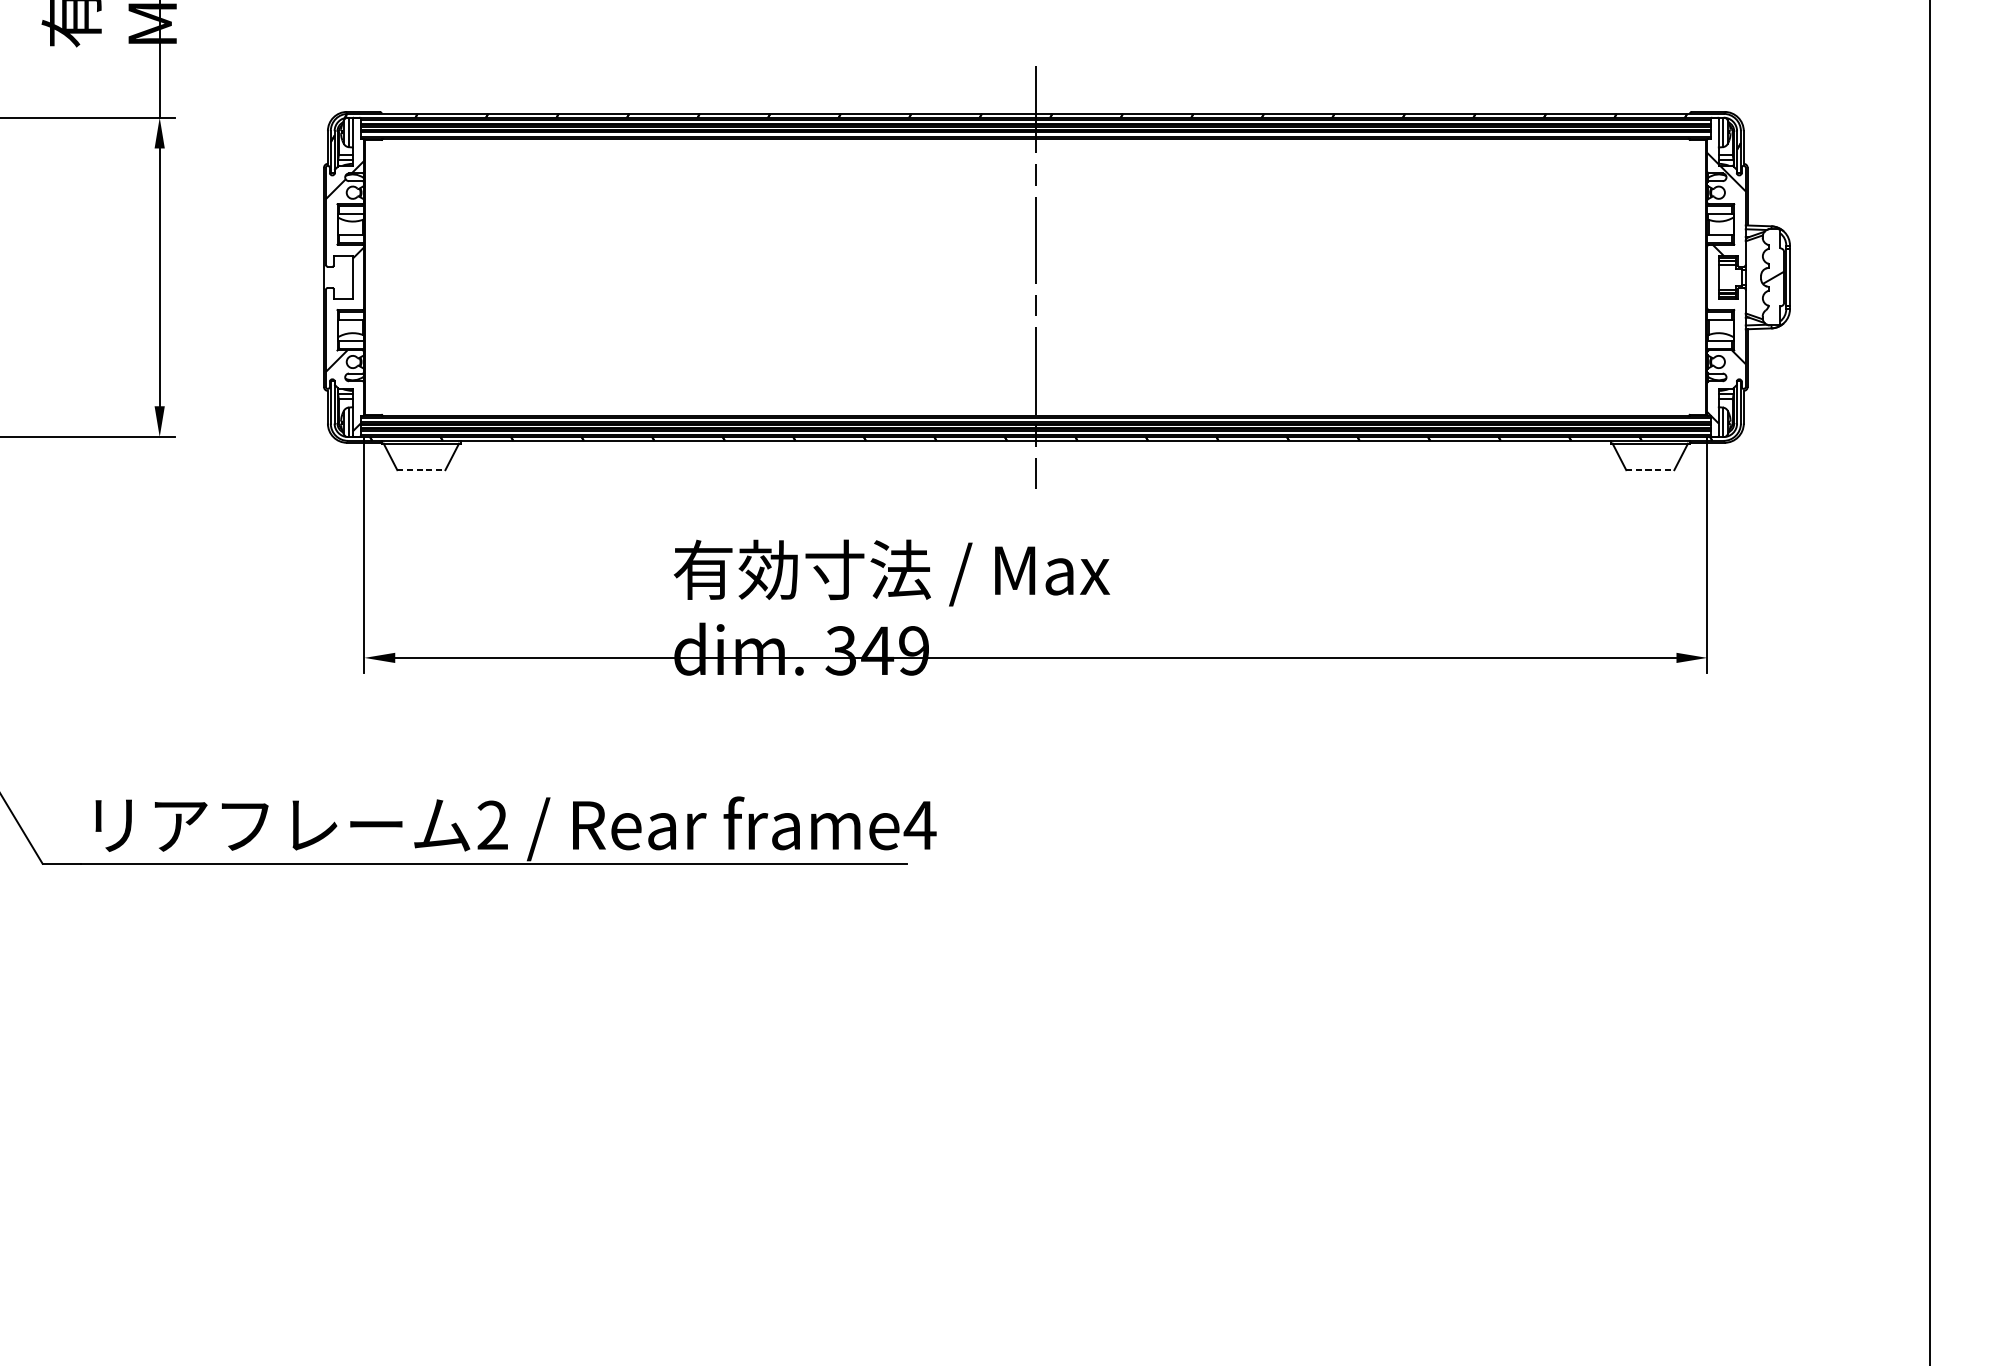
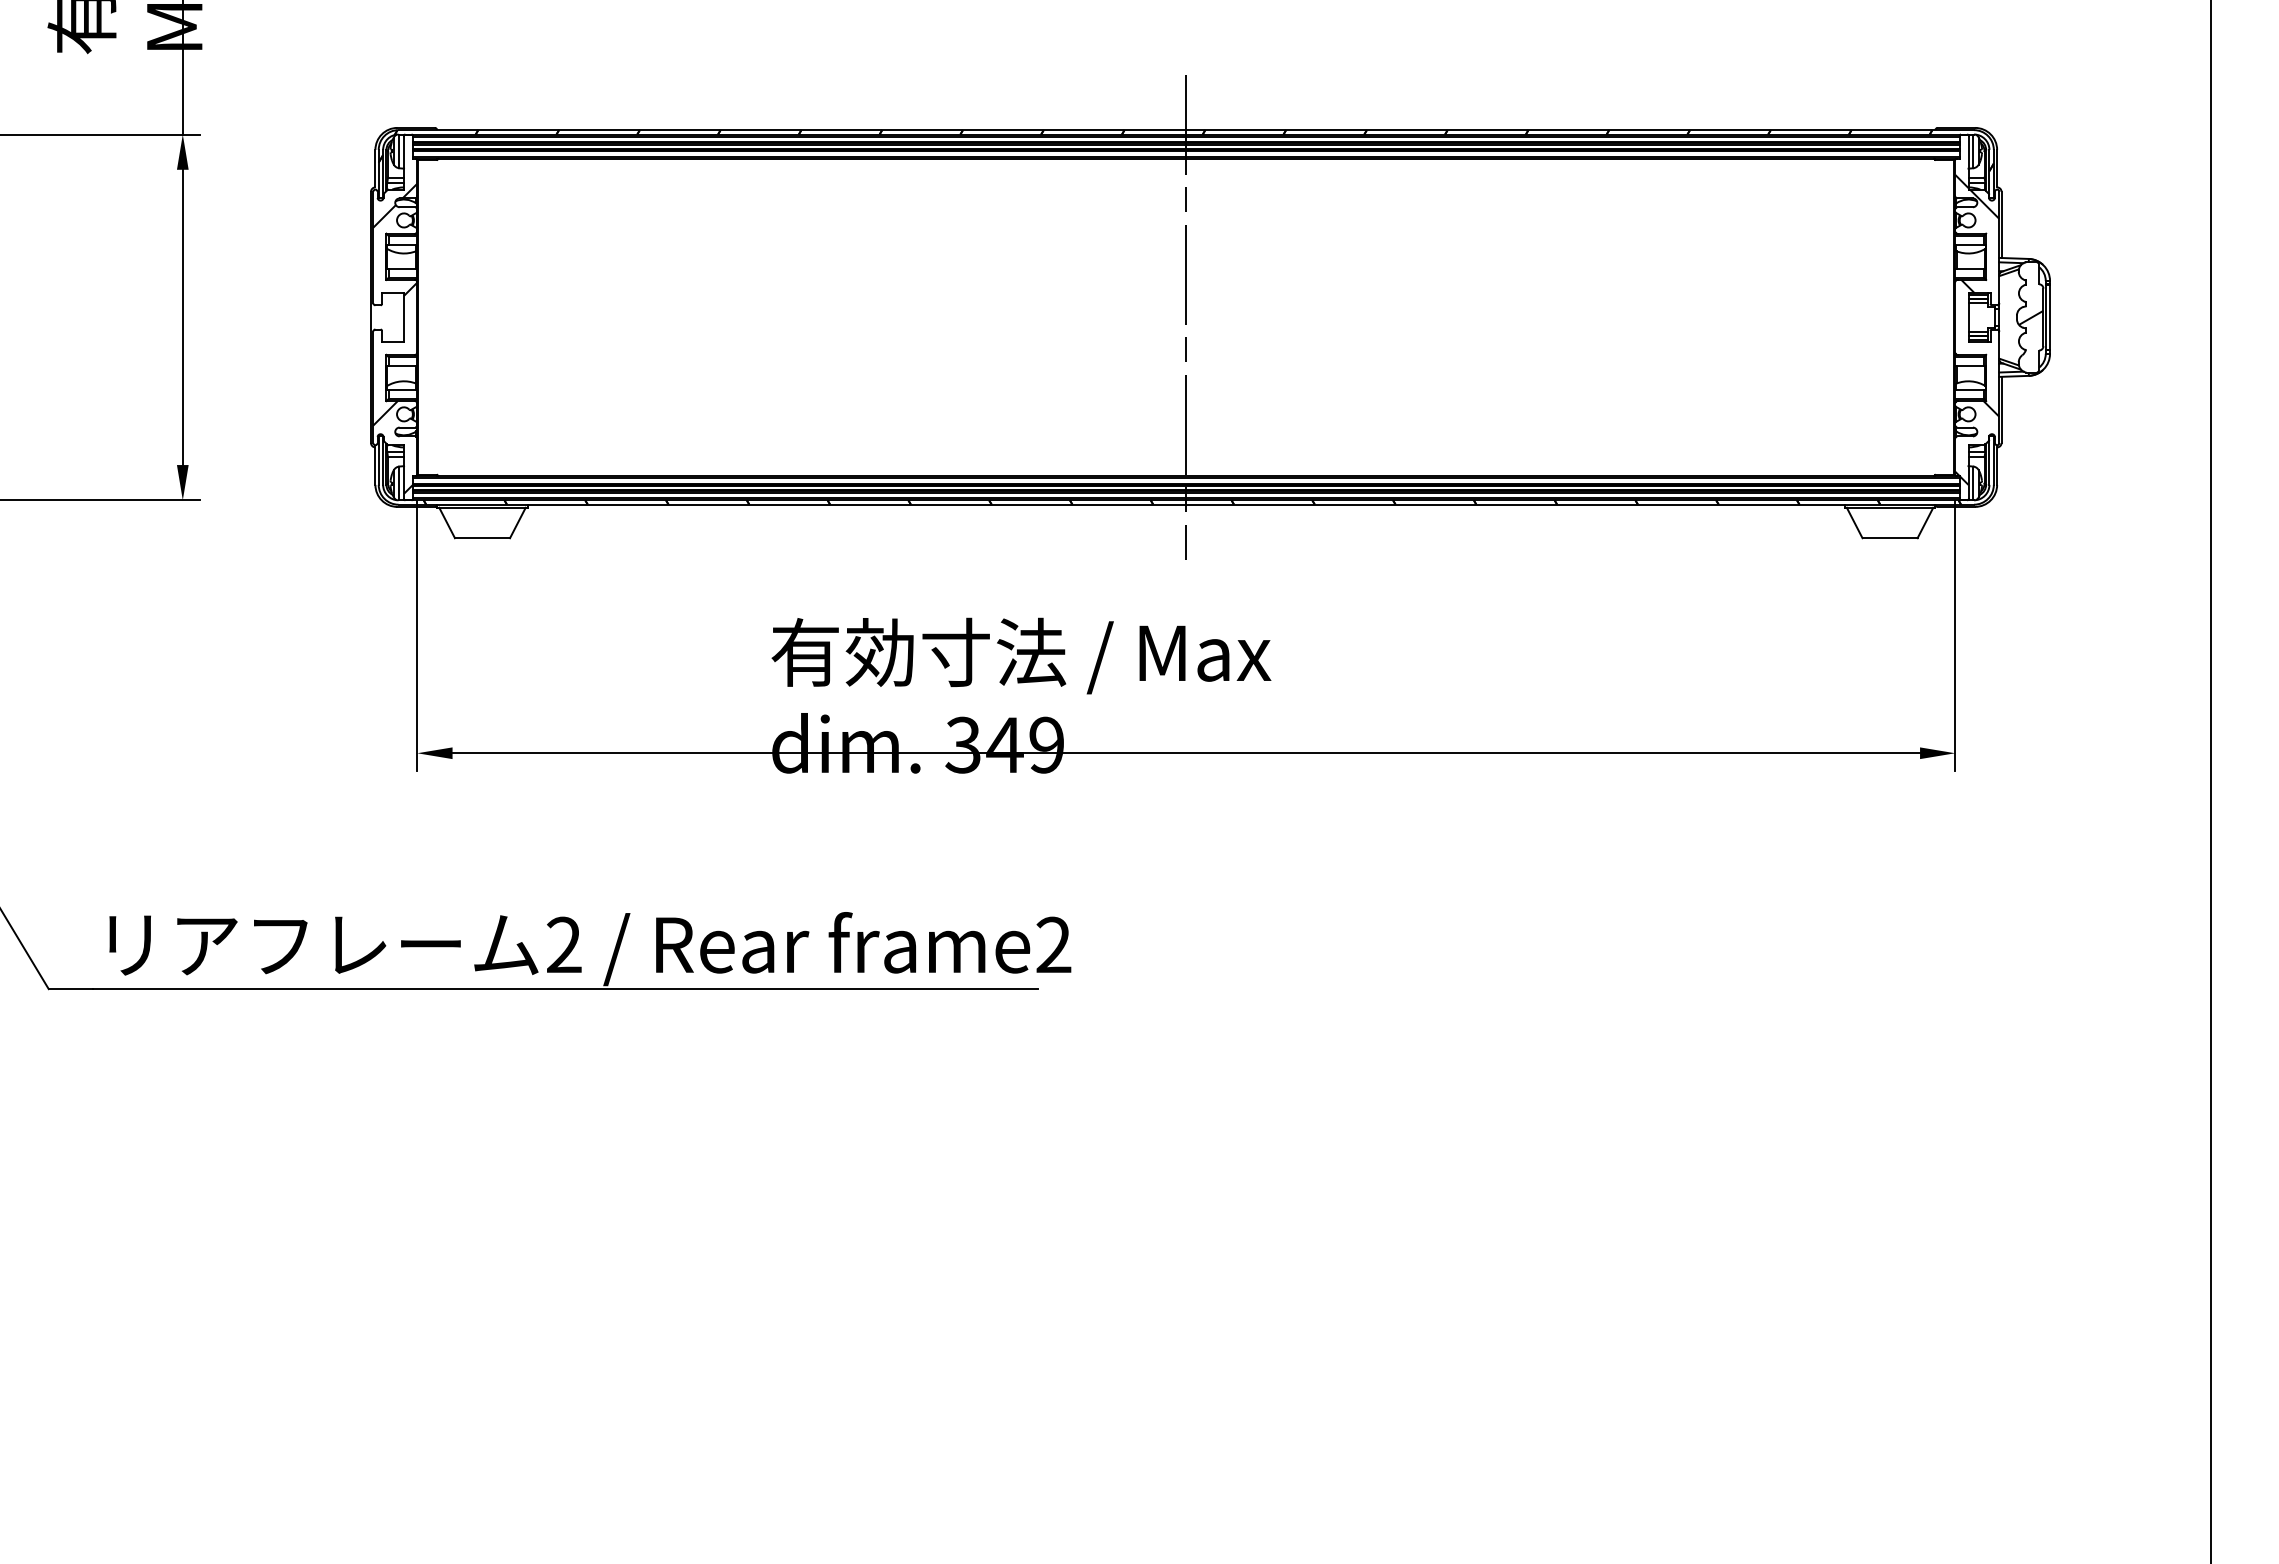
line: (421, 470) -> (482, 538), dashed -> solid
line: (1650, 470) -> (1890, 538), dashed -> solid
text: (919, 824) -> (1053, 944), frame4 -> frame2

